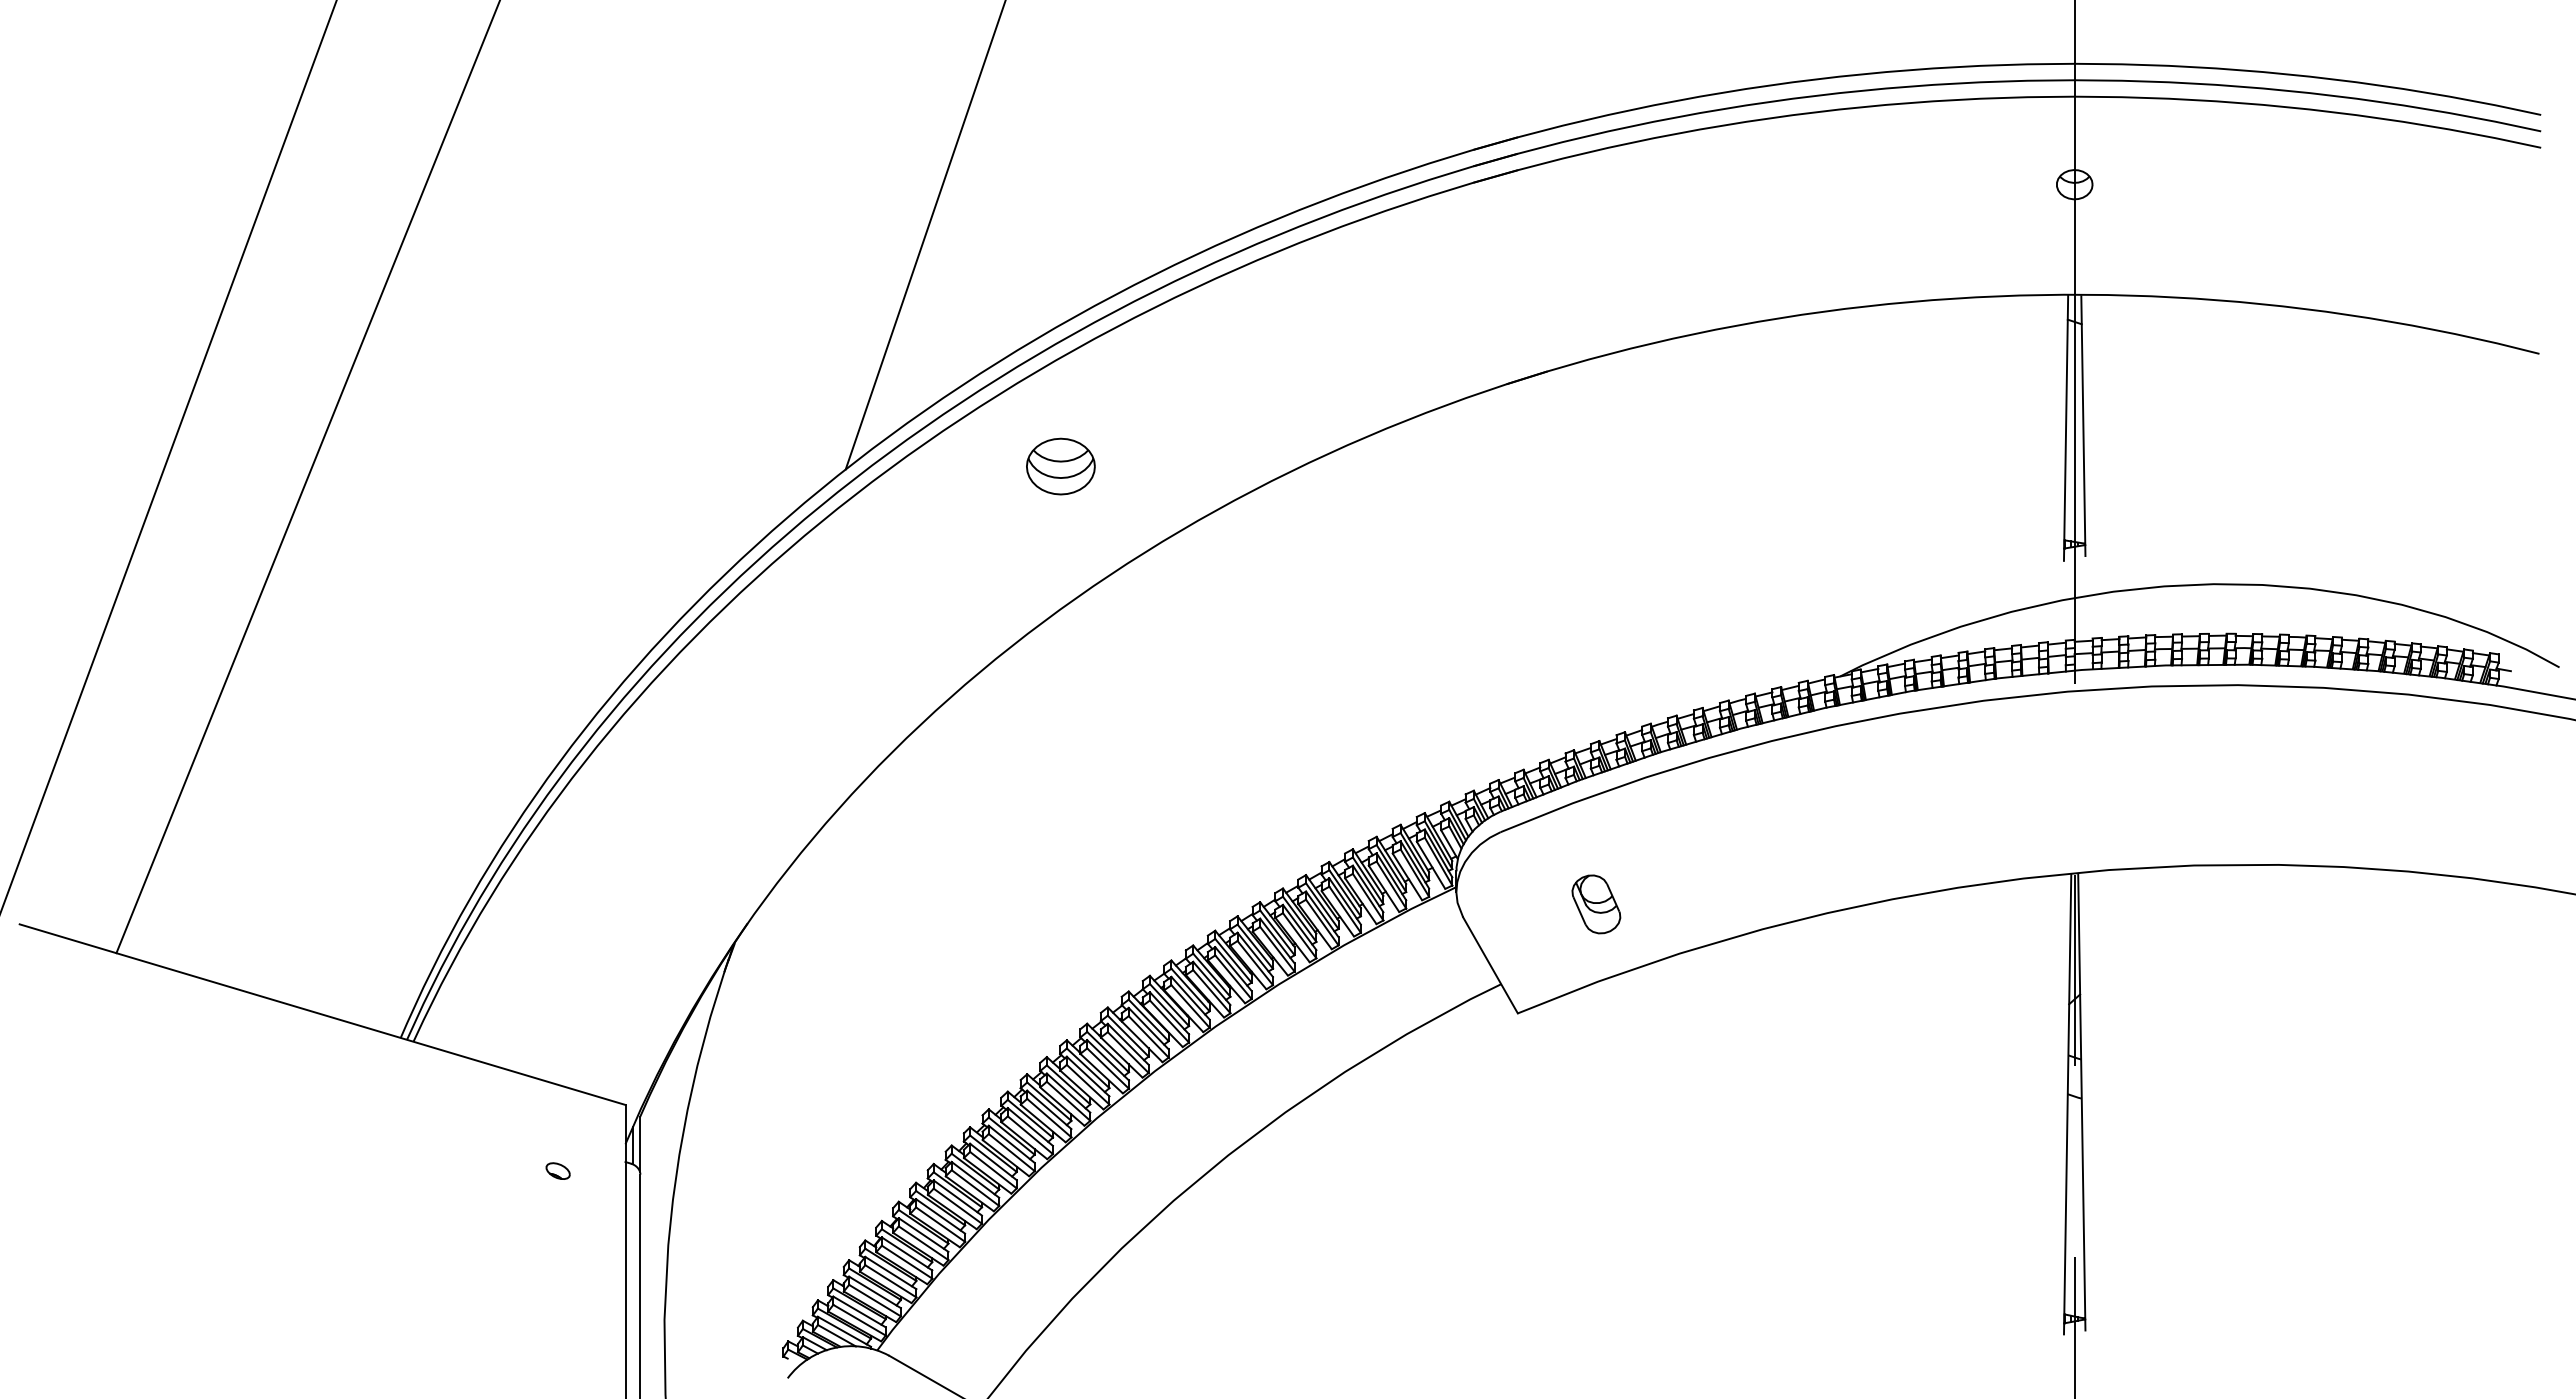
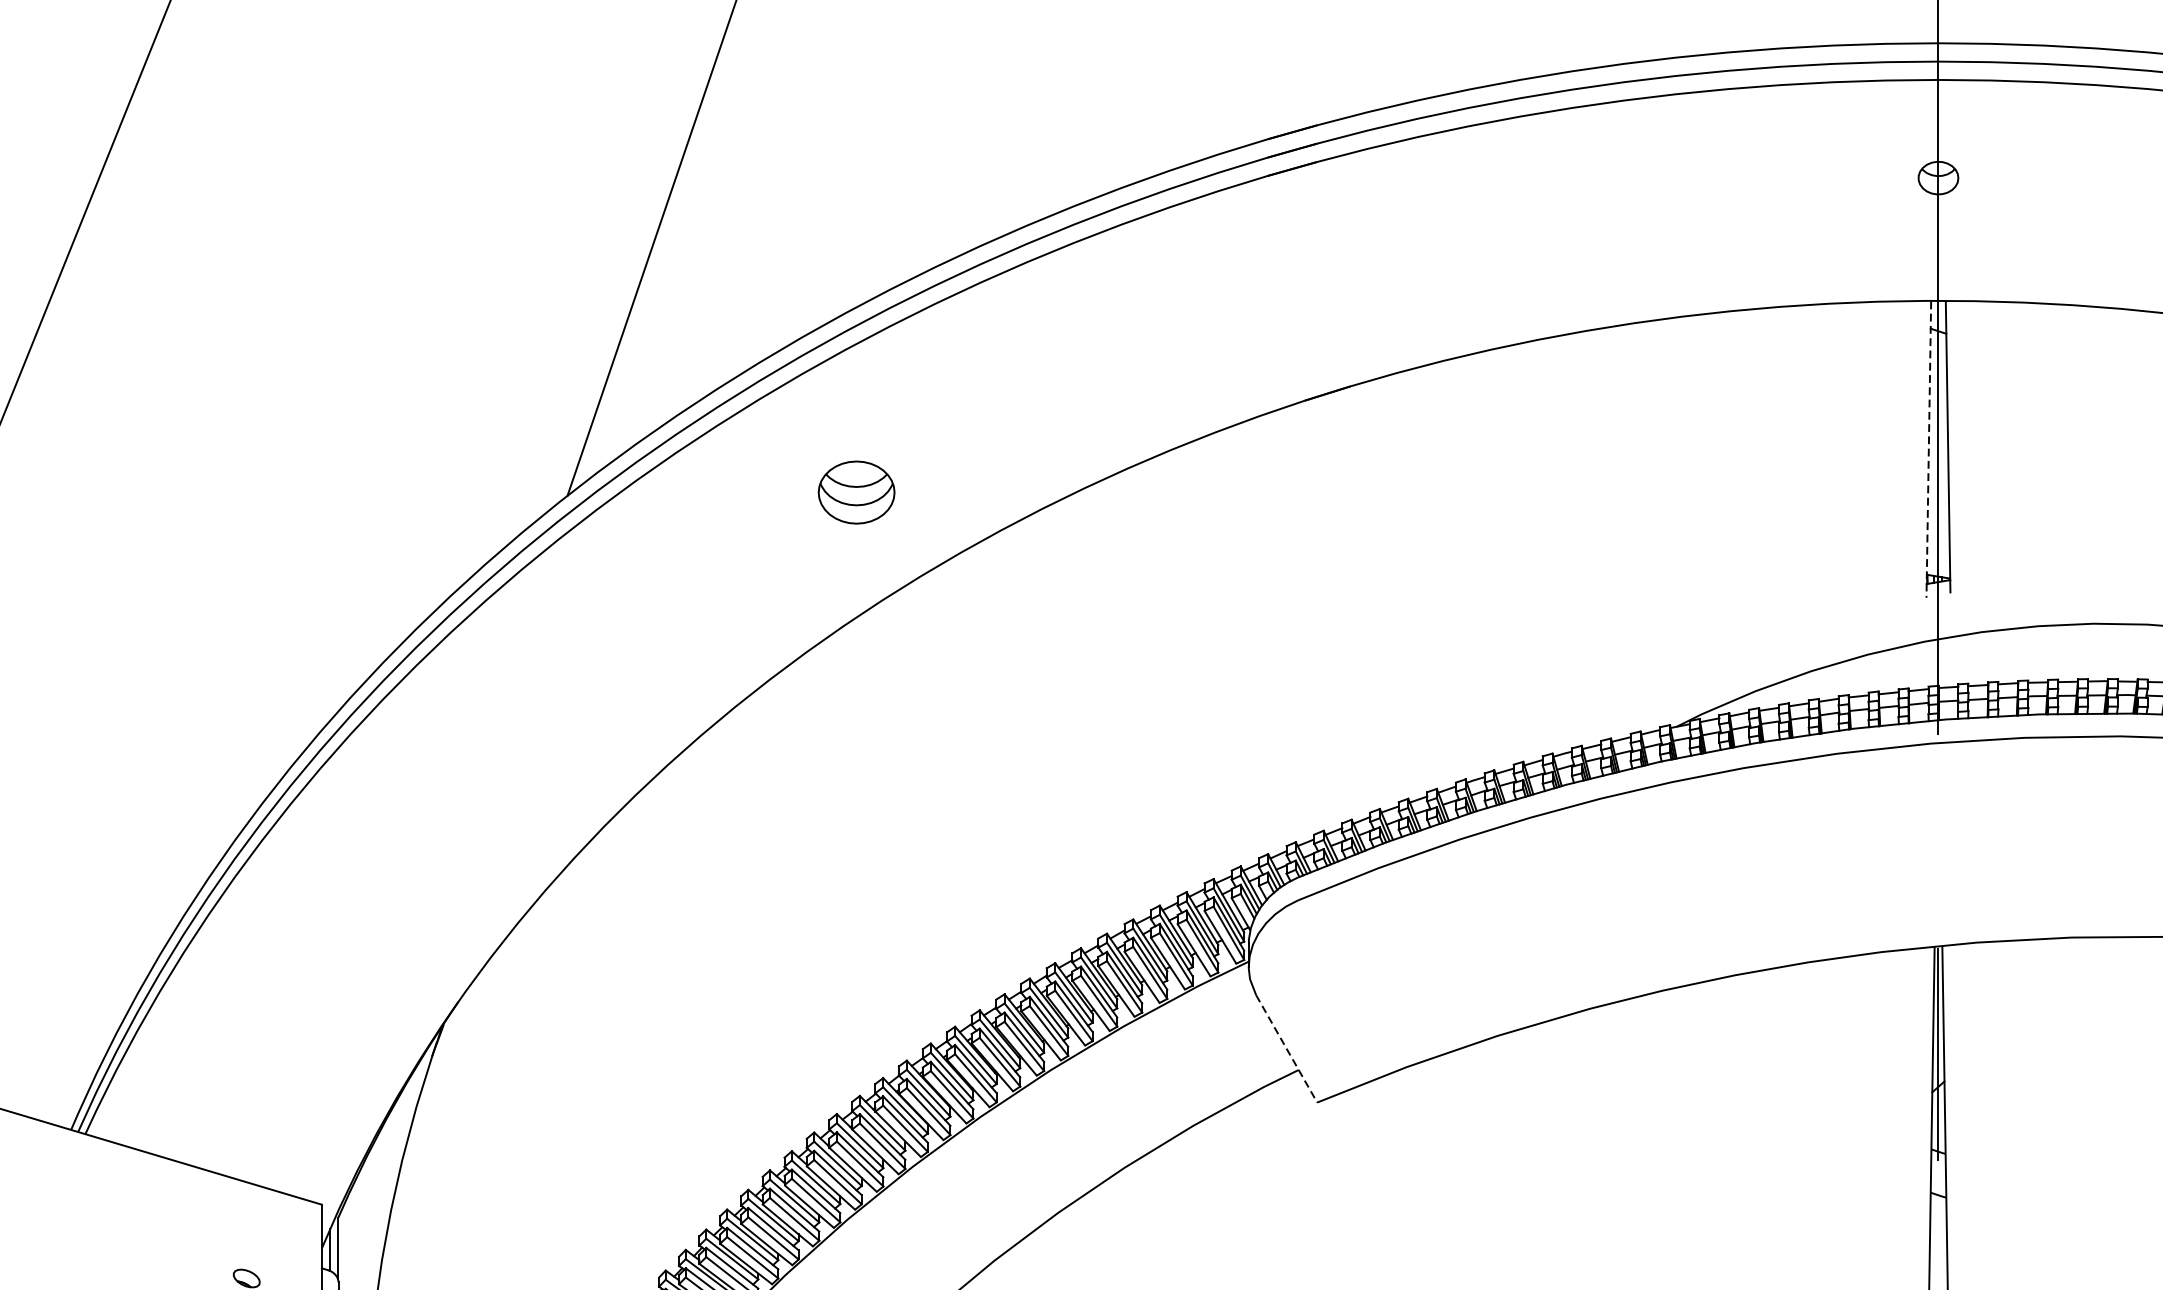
line: (2066, 428) -> (1929, 450), solid -> dashed
part: (1060, 466) -> (856, 492), moved
part: (1596, 904) -> (1405, 981), removed
line: (1490, 965) -> (1286, 1049), solid -> dashed

